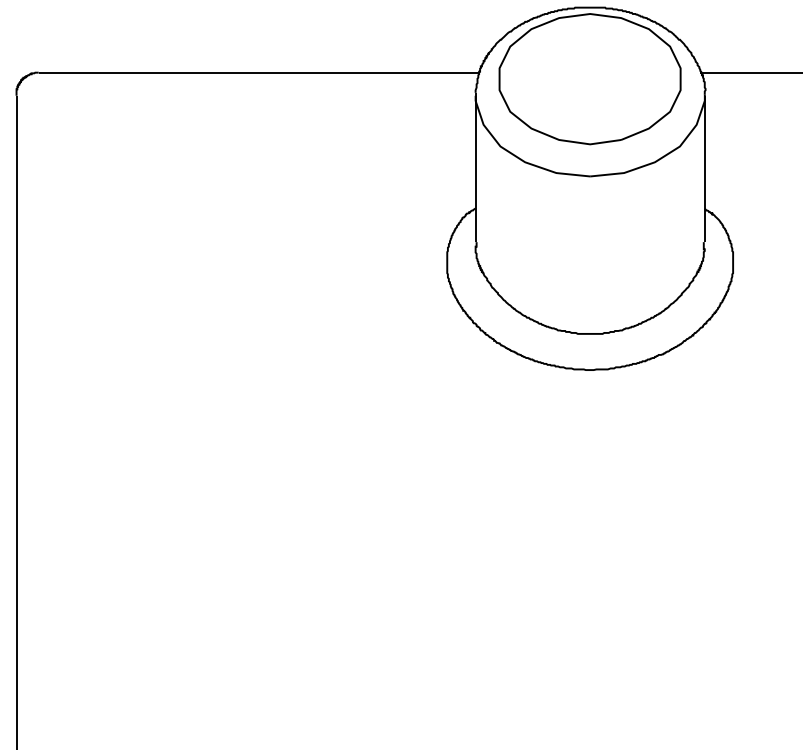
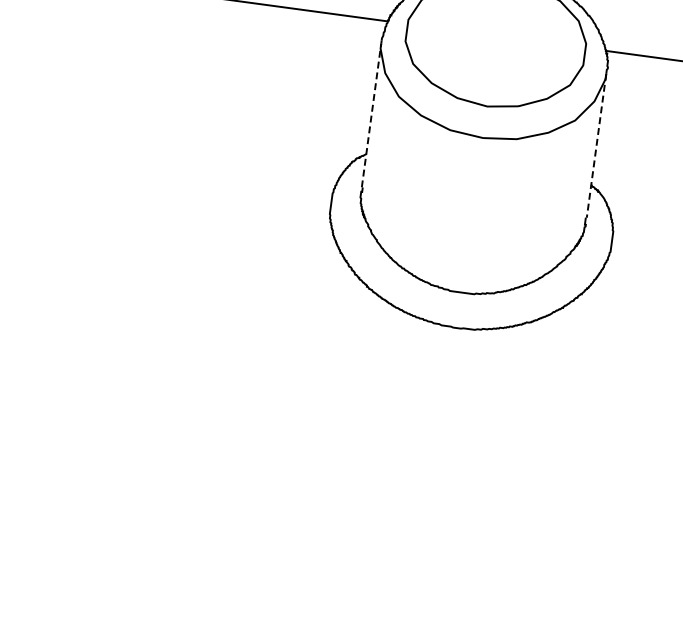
line: (475, 168) -> (371, 115), solid -> dashed
line: (704, 169) -> (596, 146), solid -> dashed

